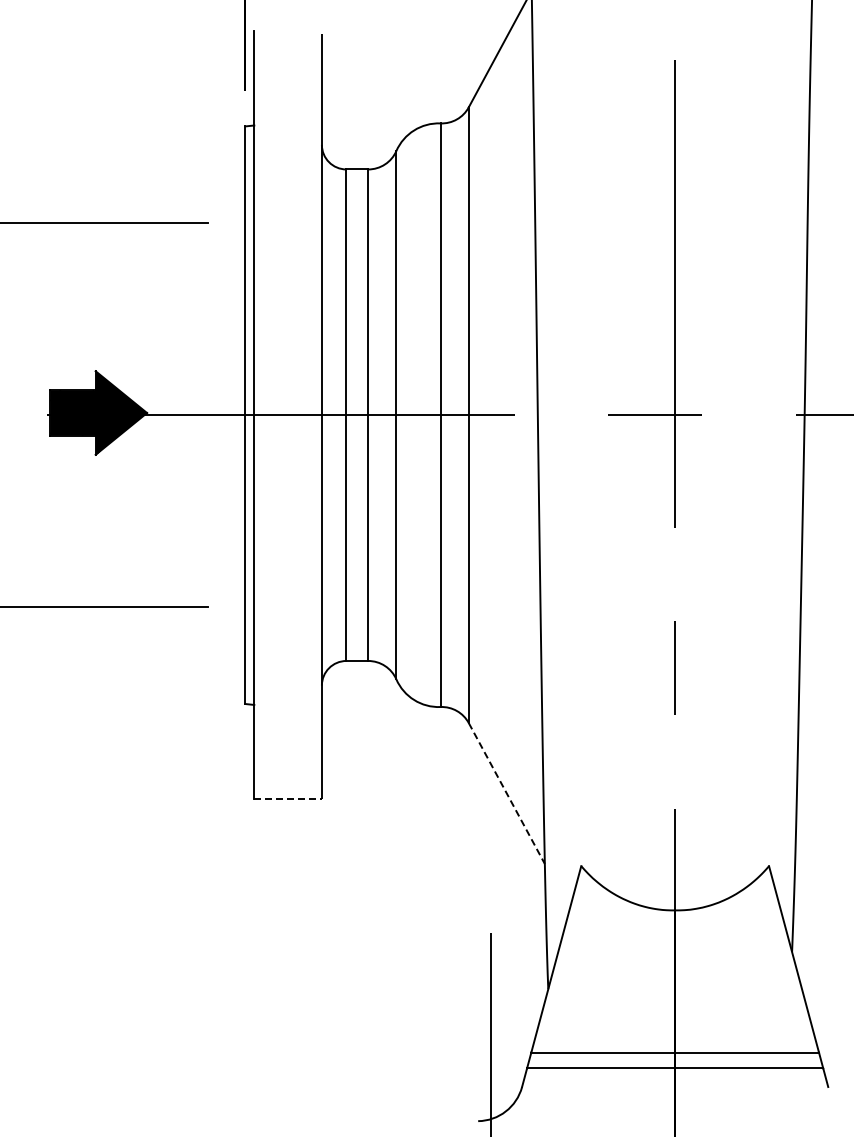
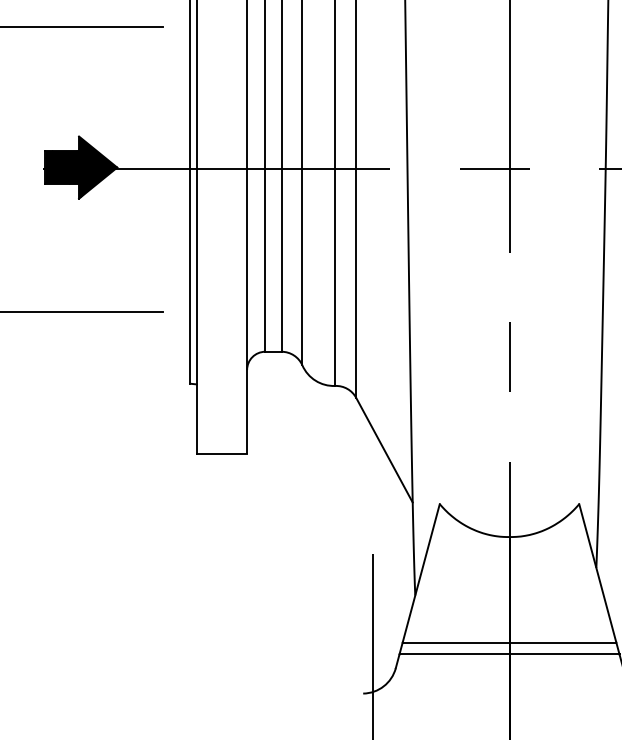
line: (507, 793) -> (384, 450), dashed -> solid
line: (288, 799) -> (222, 454), dashed -> solid

